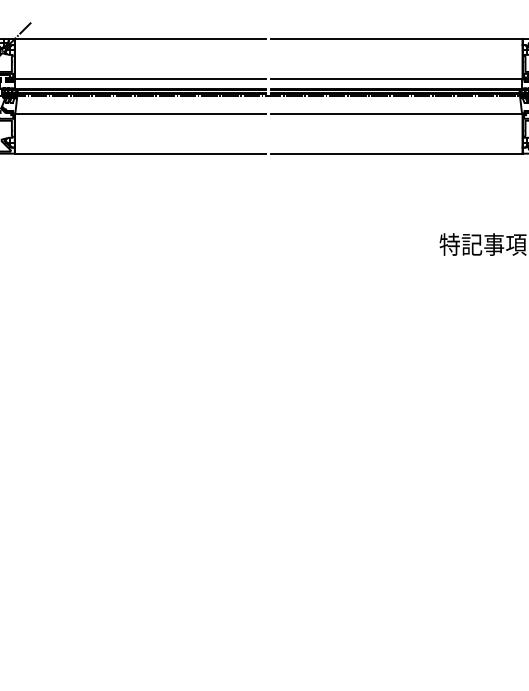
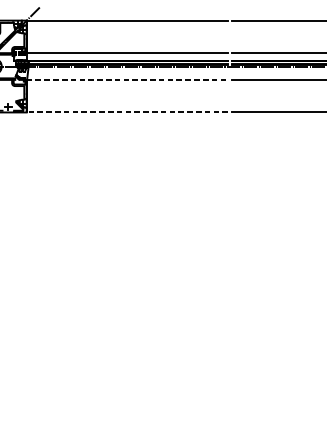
line: (140, 113) -> (127, 80), solid -> dashed
line: (140, 153) -> (127, 112), solid -> dashed

